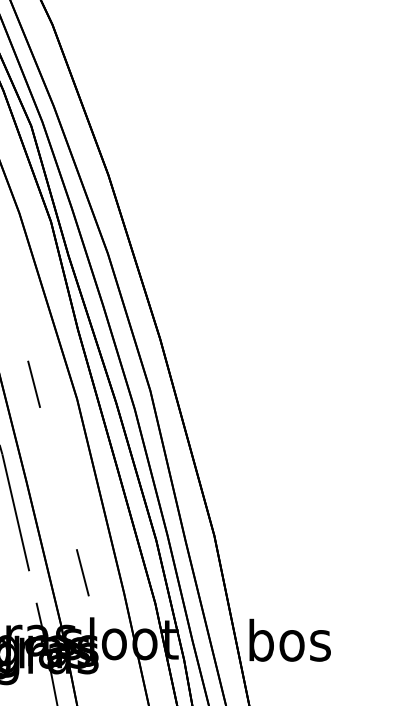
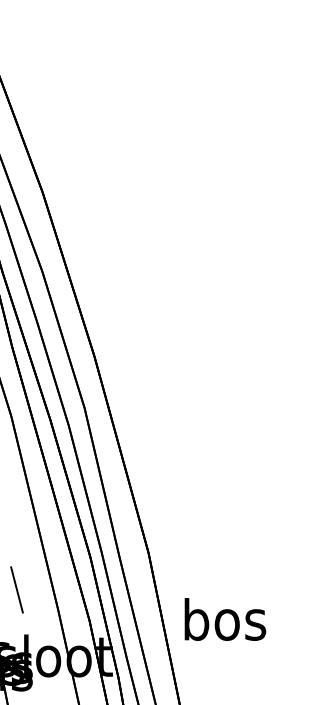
text: (289, 639) -> (224, 618), moved

